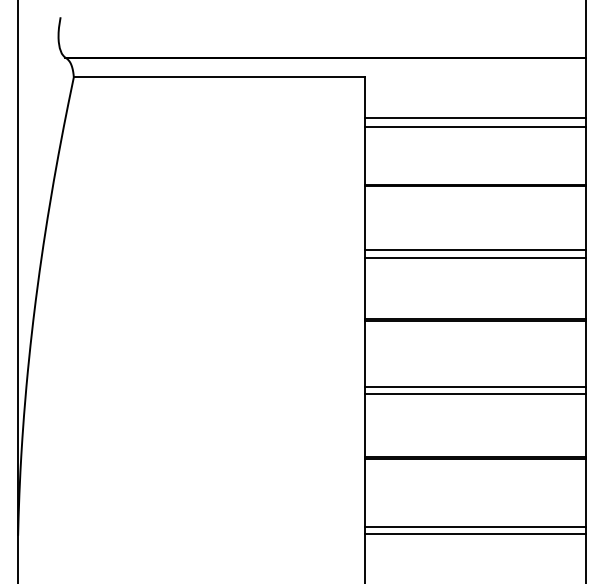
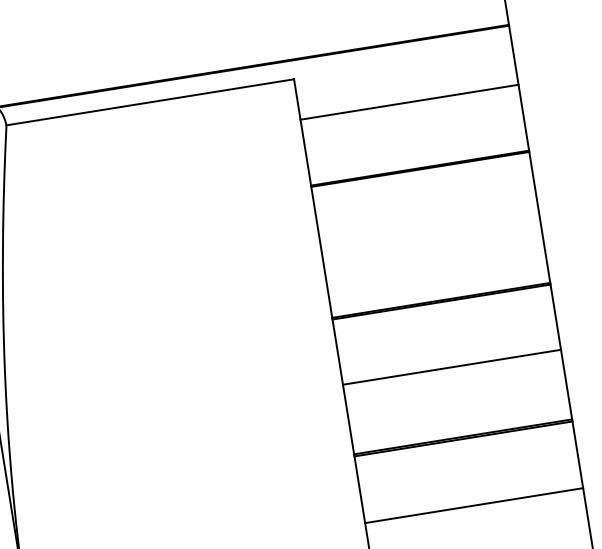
line: (475, 126) -> (410, 110), removed
line: (475, 249) -> (430, 231), removed
line: (475, 257) -> (431, 239), removed
line: (475, 394) -> (453, 374), removed
line: (475, 533) -> (475, 512), removed

